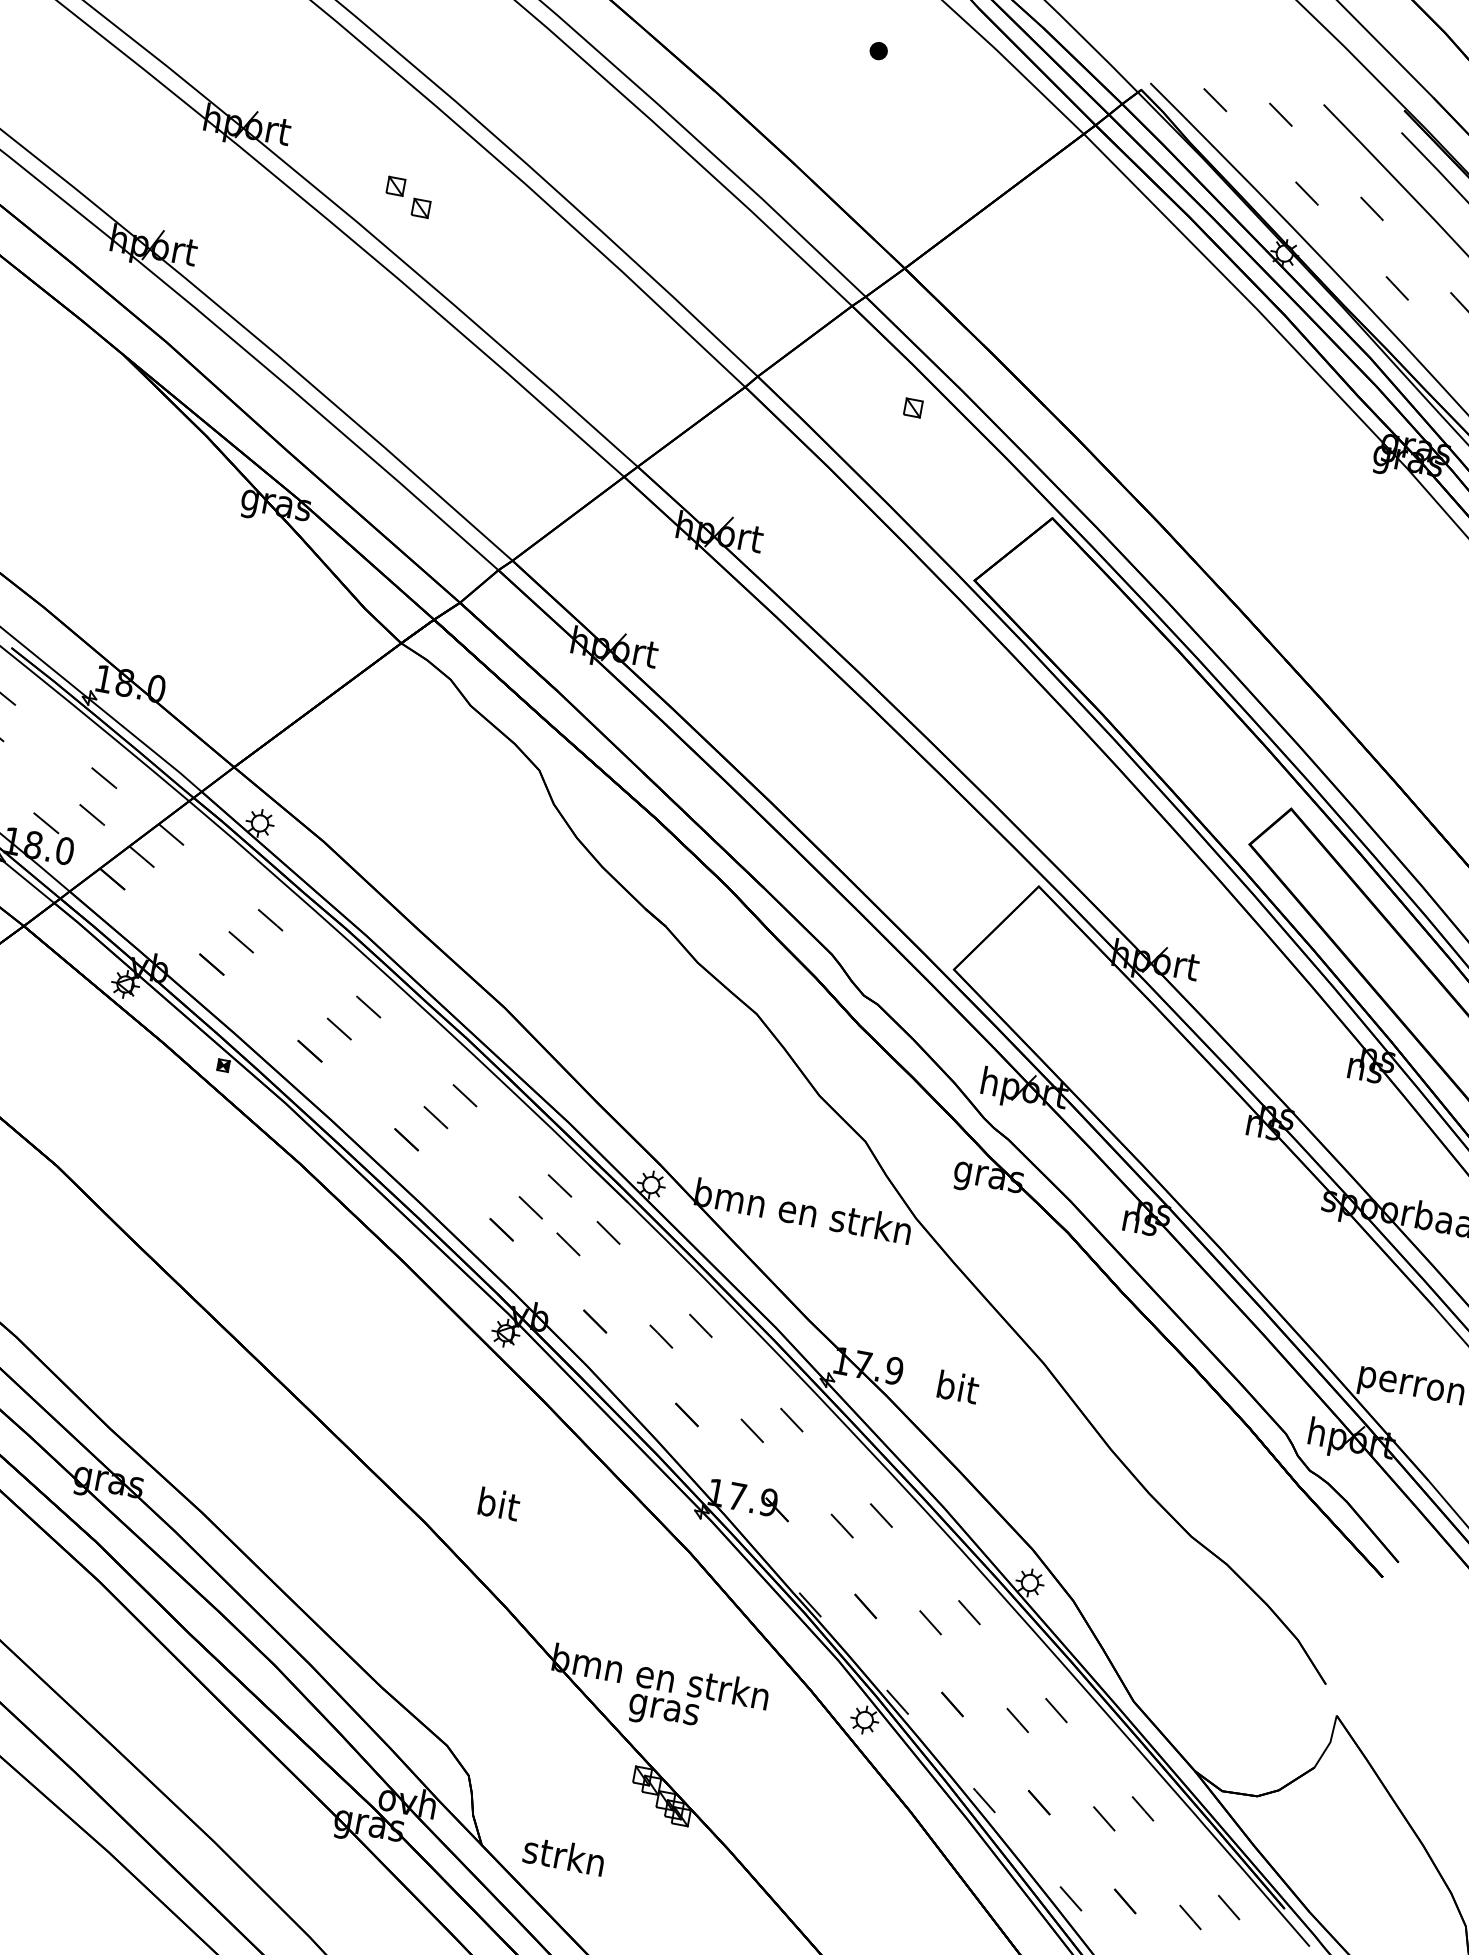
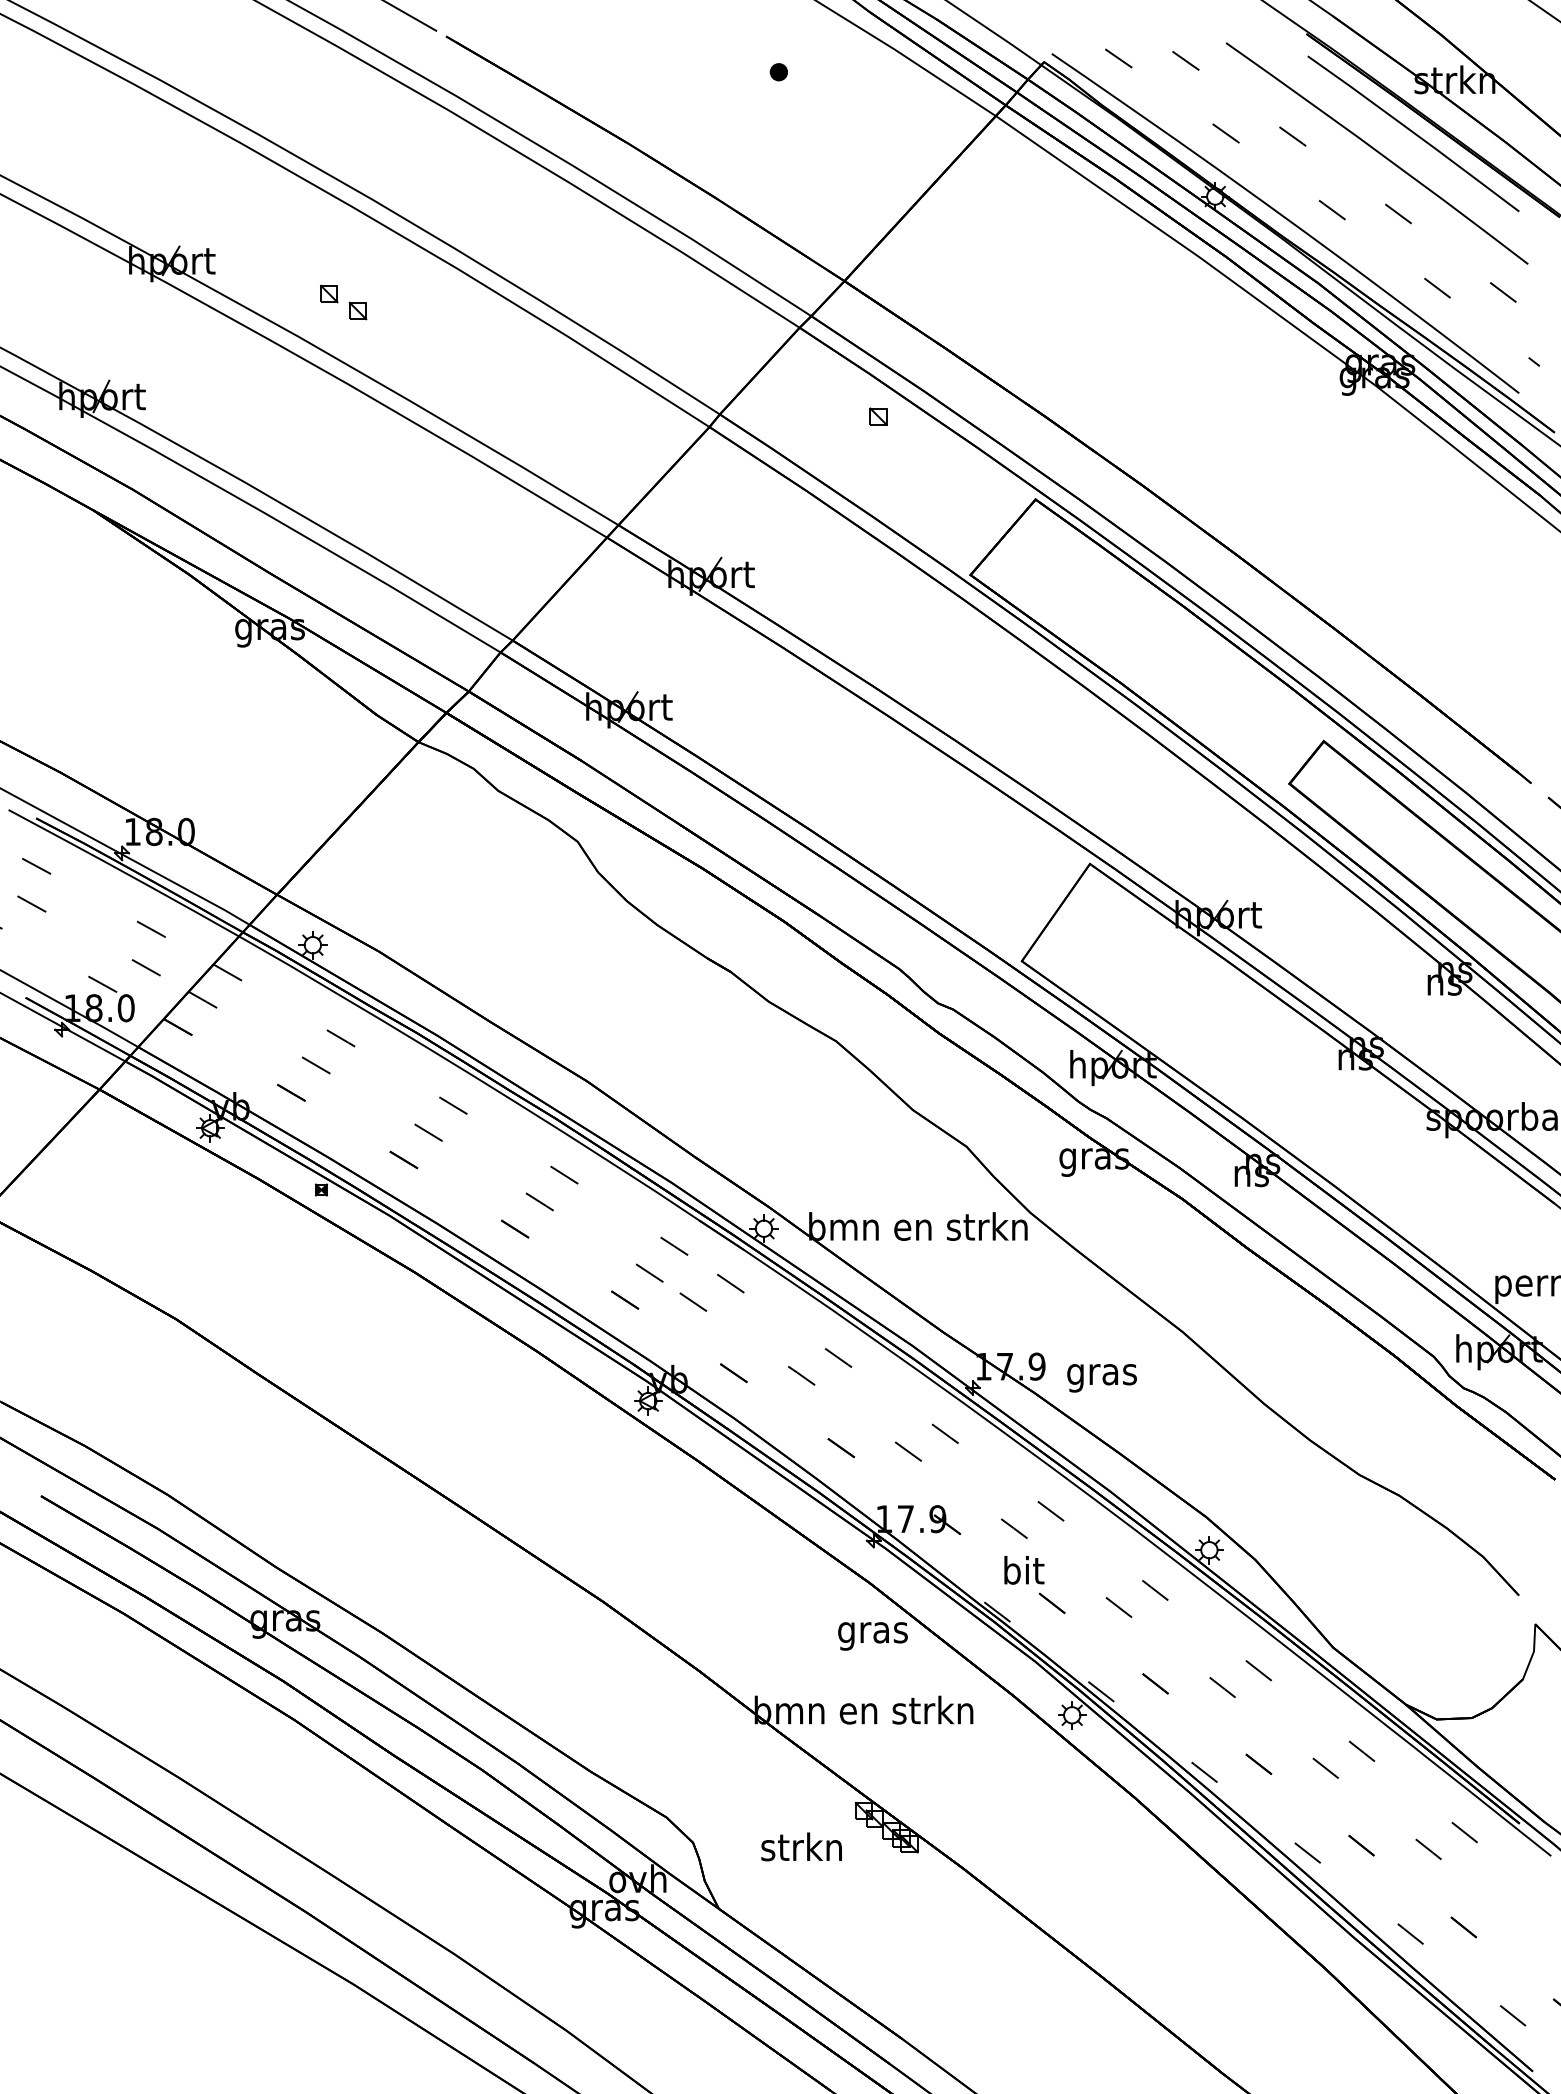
text: (956, 1390) -> (1101, 1374), bit -> gras
text: (499, 1504) -> (1024, 1570), moved
text: (662, 1713) -> (872, 1636), moved
text: (564, 1855) -> (801, 1846), moved

